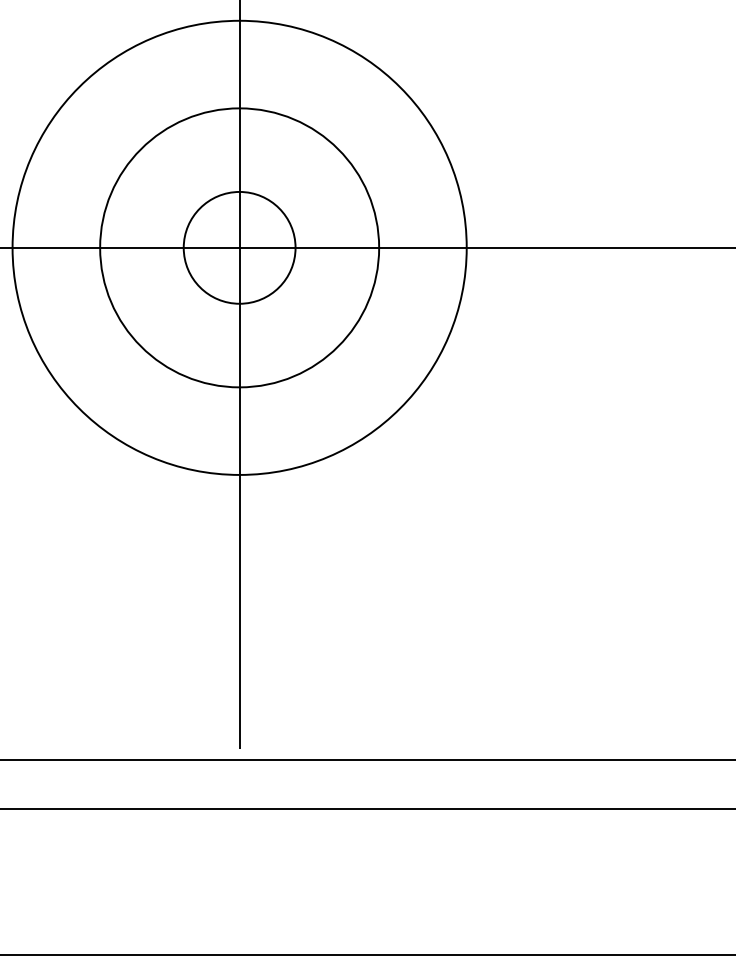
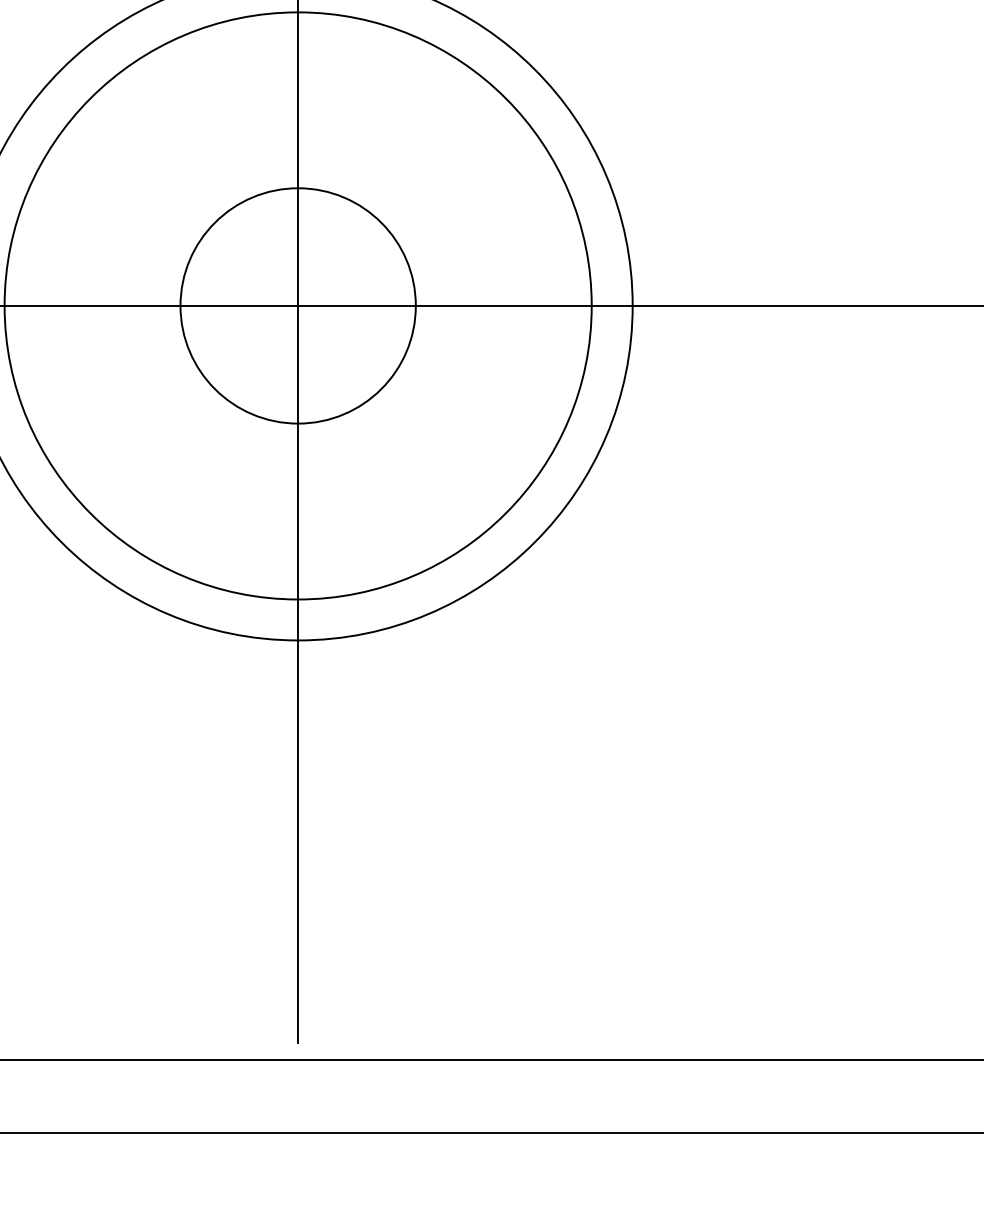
circle: (239, 247) -> (297, 305), size x1.43
circle: (239, 247) -> (297, 305), size x1.43

